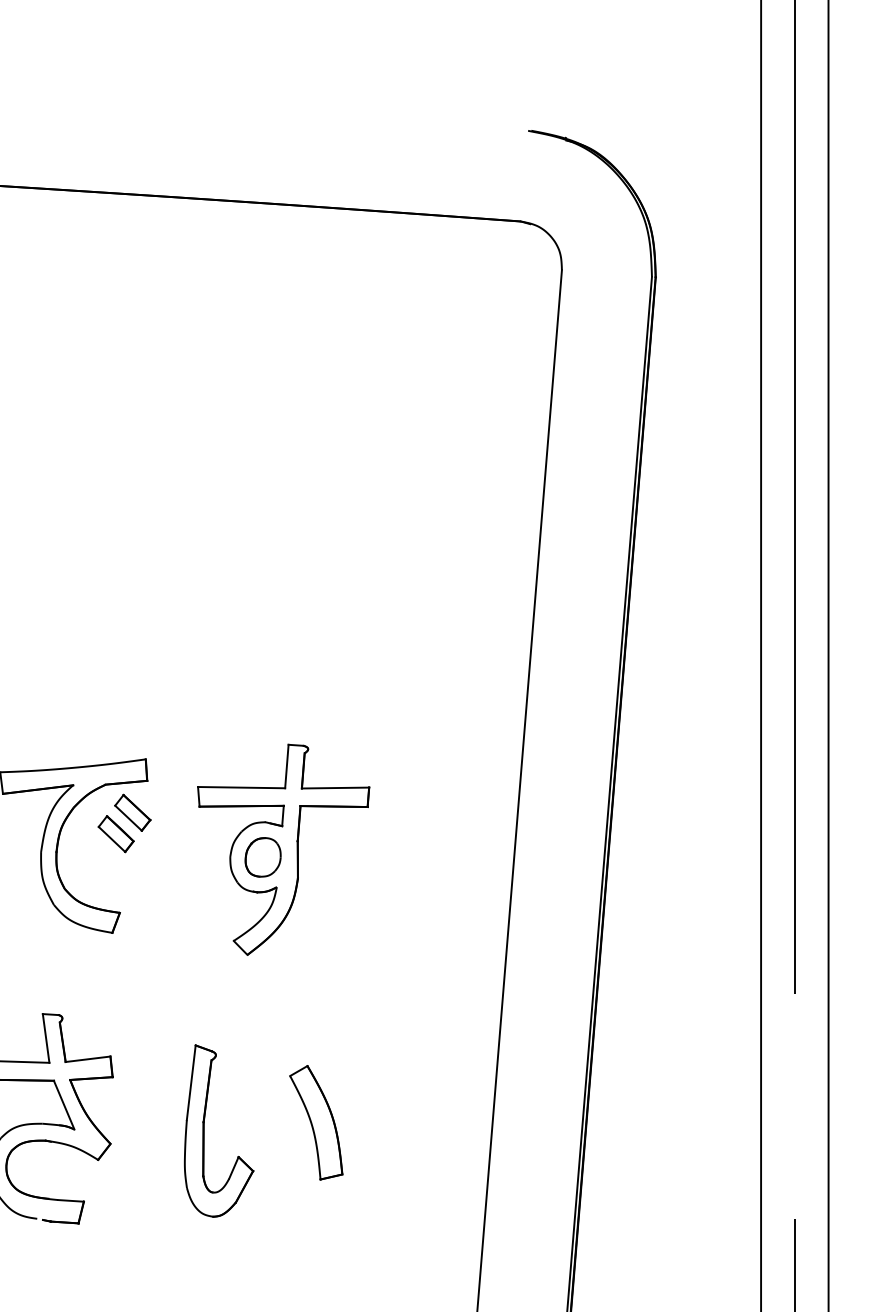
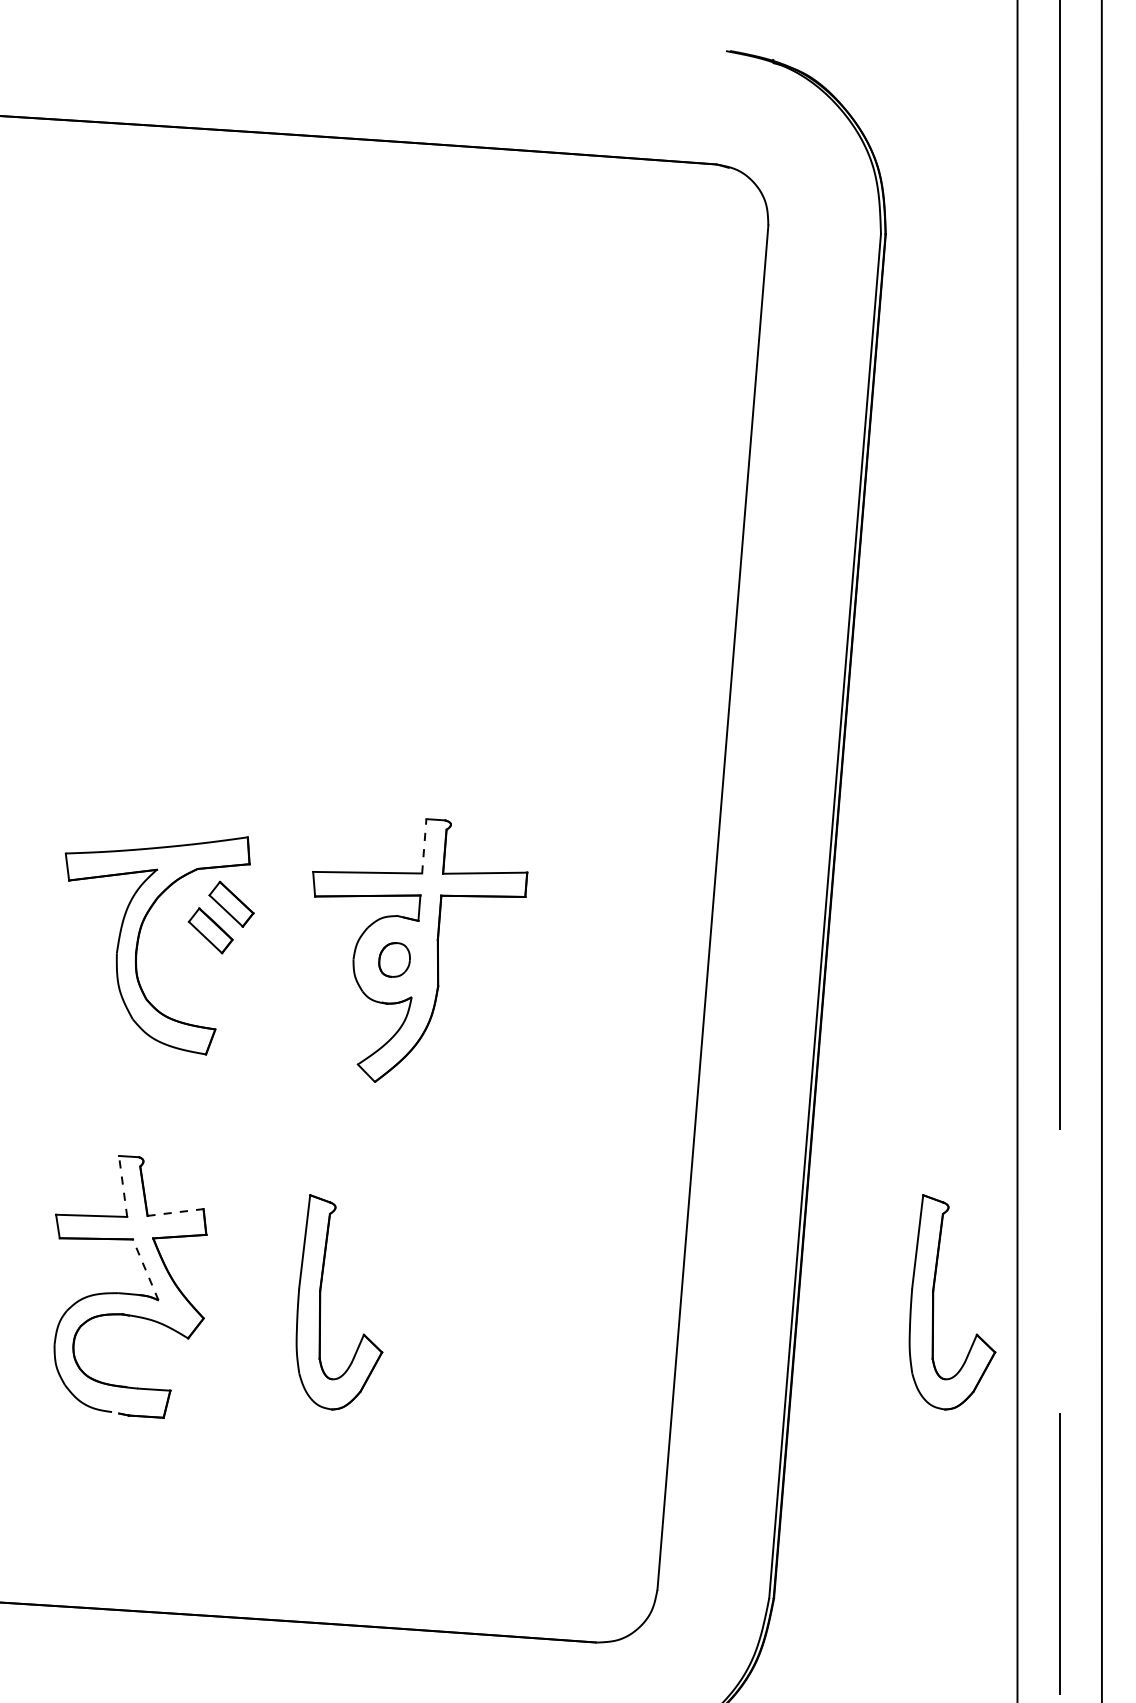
line: (287, 765) -> (424, 845), solid -> dashed
part: (263, 857) -> (394, 959), size x0.7
line: (46, 1038) -> (123, 1186), solid -> dashed
line: (88, 1059) -> (175, 1212), solid -> dashed
line: (64, 1104) -> (145, 1269), solid -> dashed
part: (315, 1122) -> (460, 1291), removed
part: (694, 1131) -> (934, 1302), added

